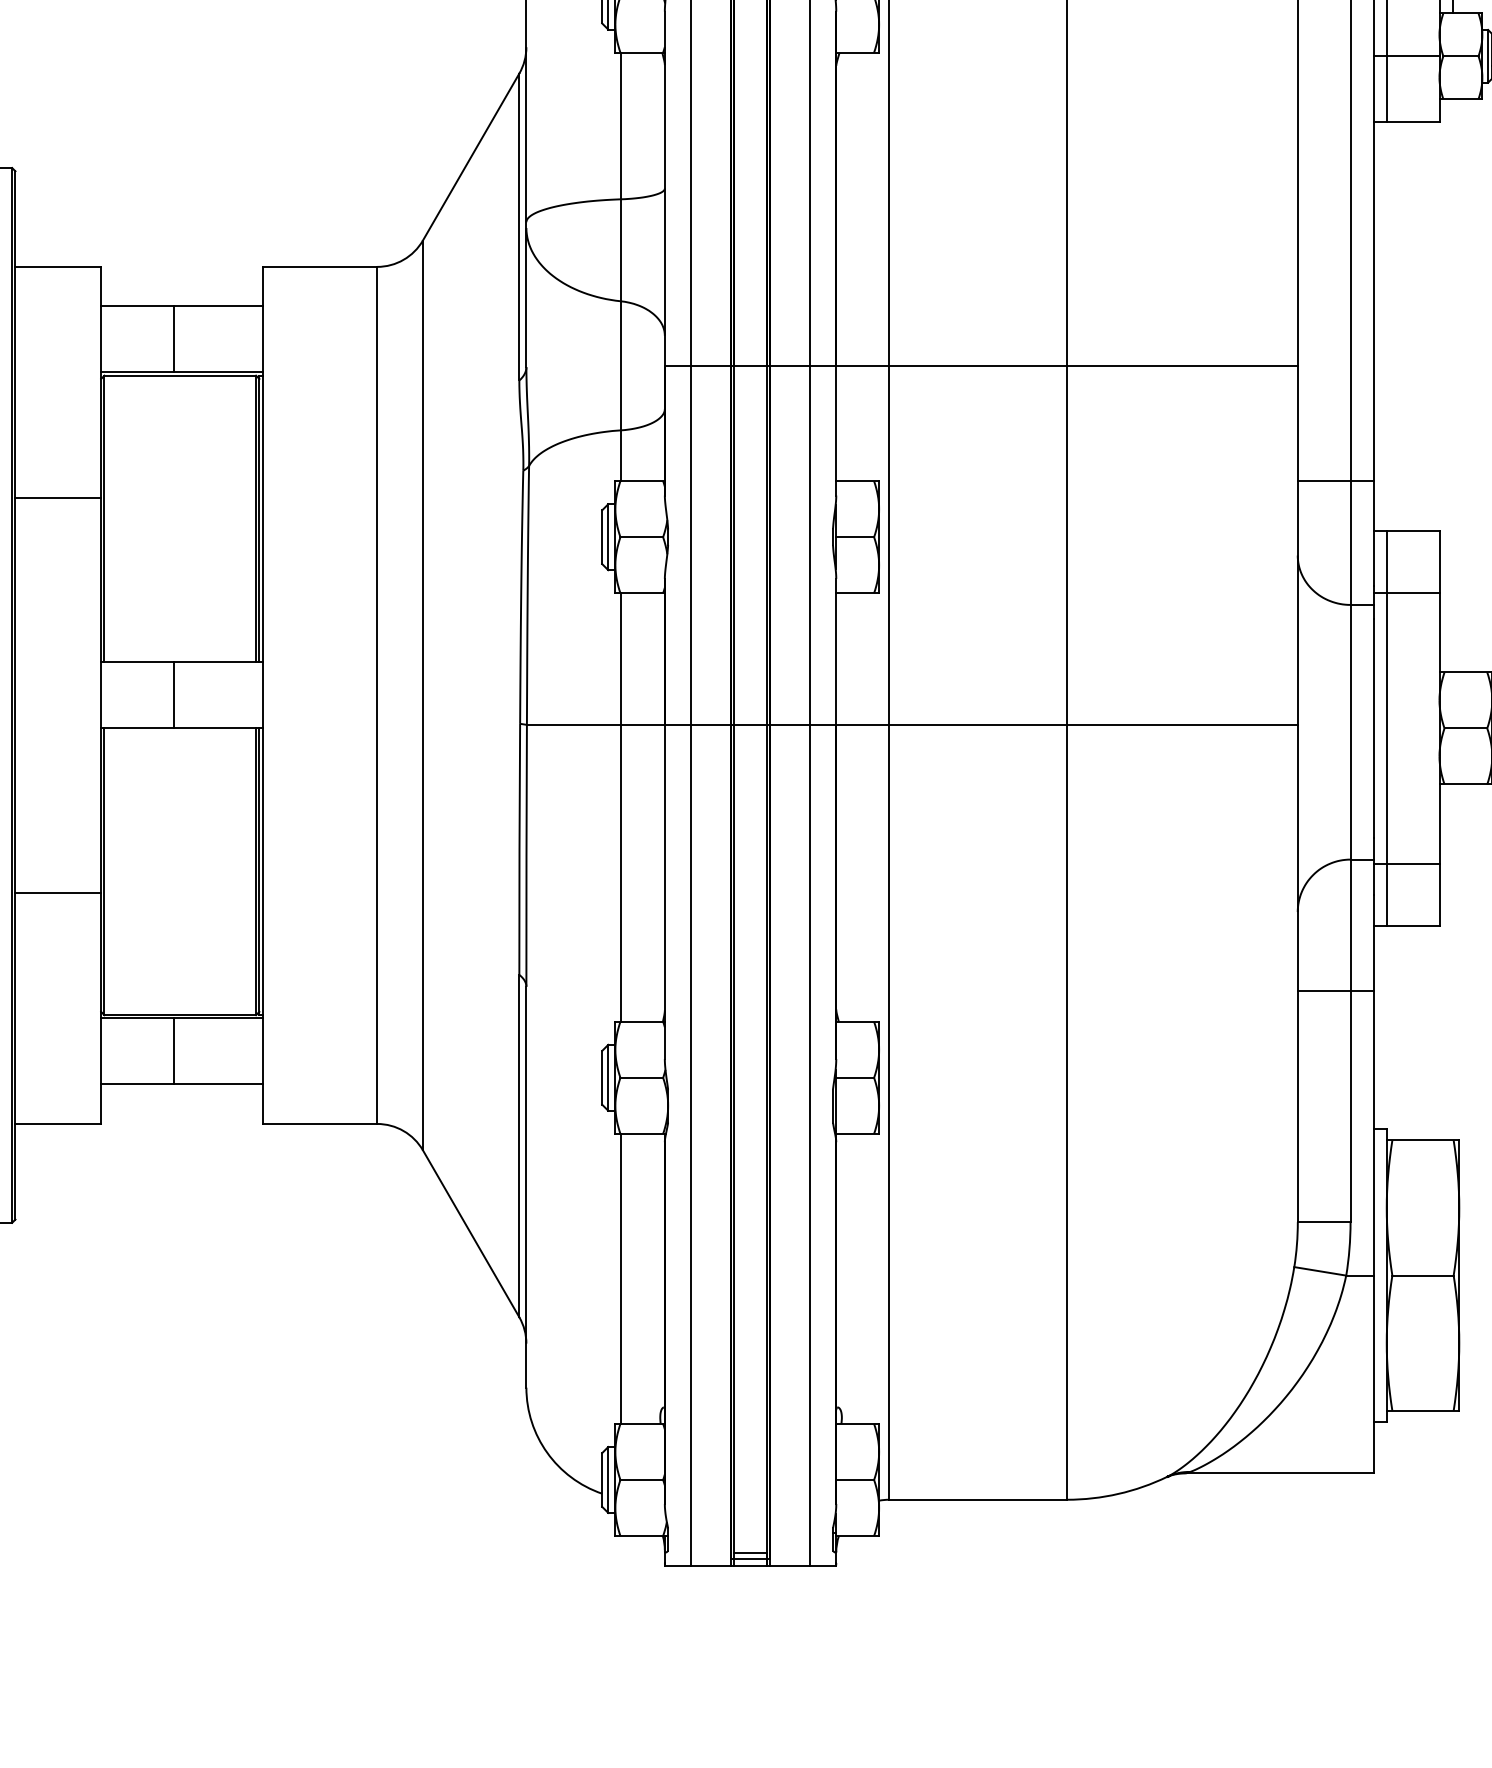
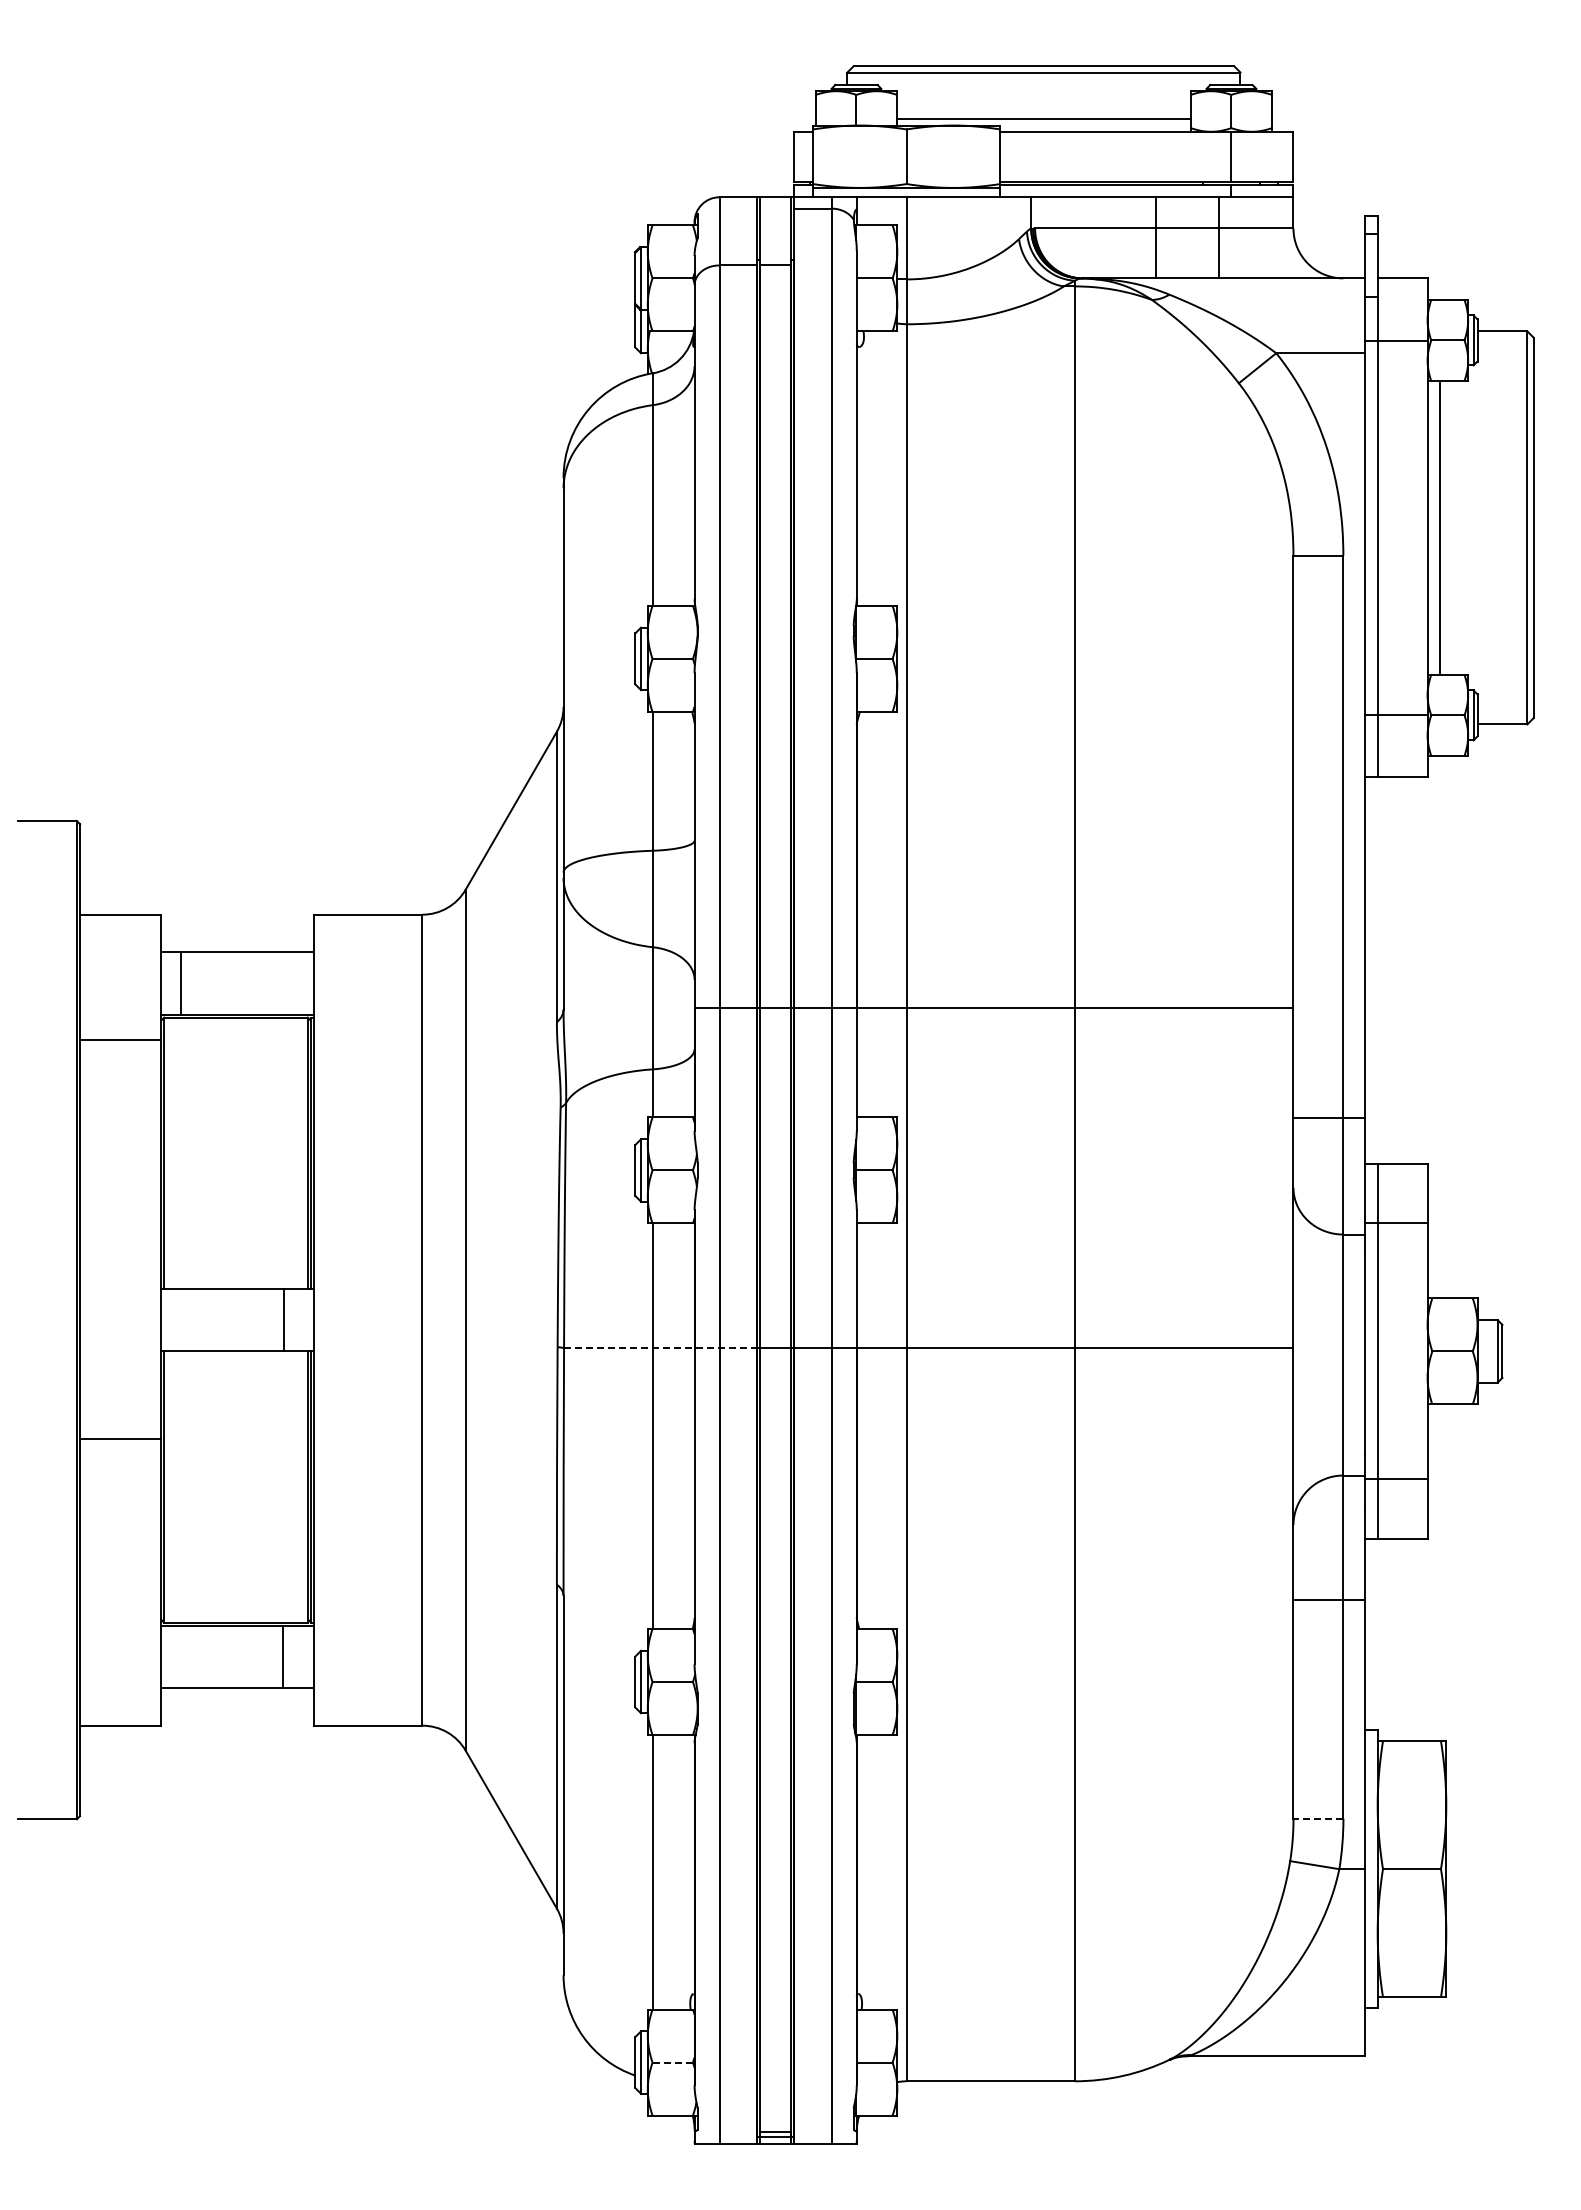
line: (173, 339) -> (180, 983), moved
line: (58, 498) -> (120, 1040), moved
line: (173, 695) -> (283, 1320), moved
line: (629, 725) -> (661, 1348), solid -> dashed
line: (58, 893) -> (120, 1439), moved
line: (173, 1050) -> (282, 1656), moved
line: (1324, 1222) -> (1318, 1818), solid -> dashed
line: (642, 1479) -> (673, 2062), solid -> dashed

